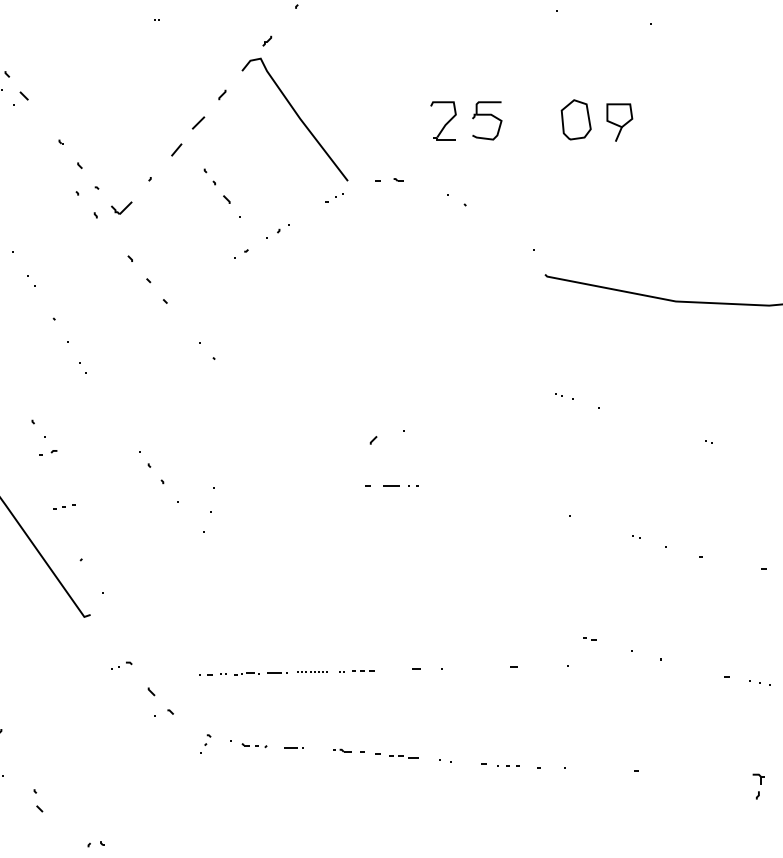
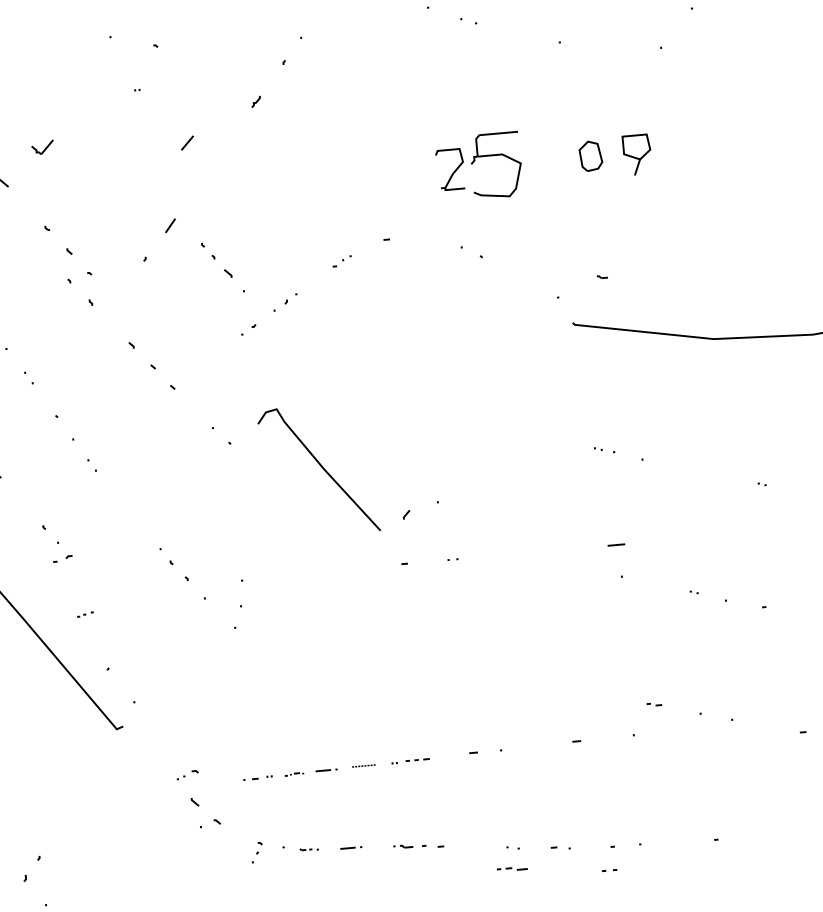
curve: (222, 94) -> (213, 162), removed
curve: (298, 118) -> (322, 469), moved
part: (575, 119) -> (590, 155), size x0.7
part: (487, 120) -> (497, 165), size x1.6
line: (198, 122) -> (187, 142), moved
part: (398, 179) -> (602, 276), moved
part: (121, 207) -> (42, 146), moved
line: (391, 485) -> (616, 544), moved
part: (64, 506) -> (85, 614), size x0.7
part: (121, 665) -> (187, 774), moved
part: (312, 671) -> (363, 765), size x0.7
part: (246, 673) -> (293, 773), size x0.7
part: (254, 745) -> (309, 849), size x0.7
part: (403, 756) -> (511, 868), moved
part: (512, 765) -> (609, 869), moved

